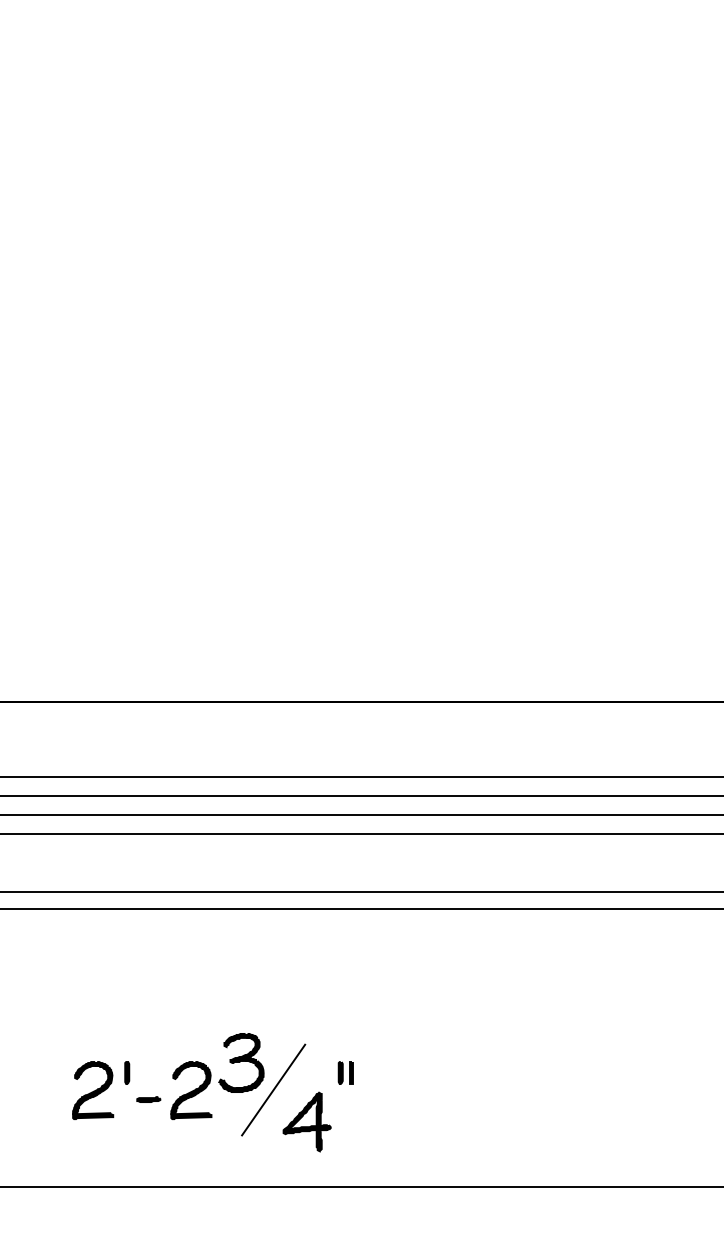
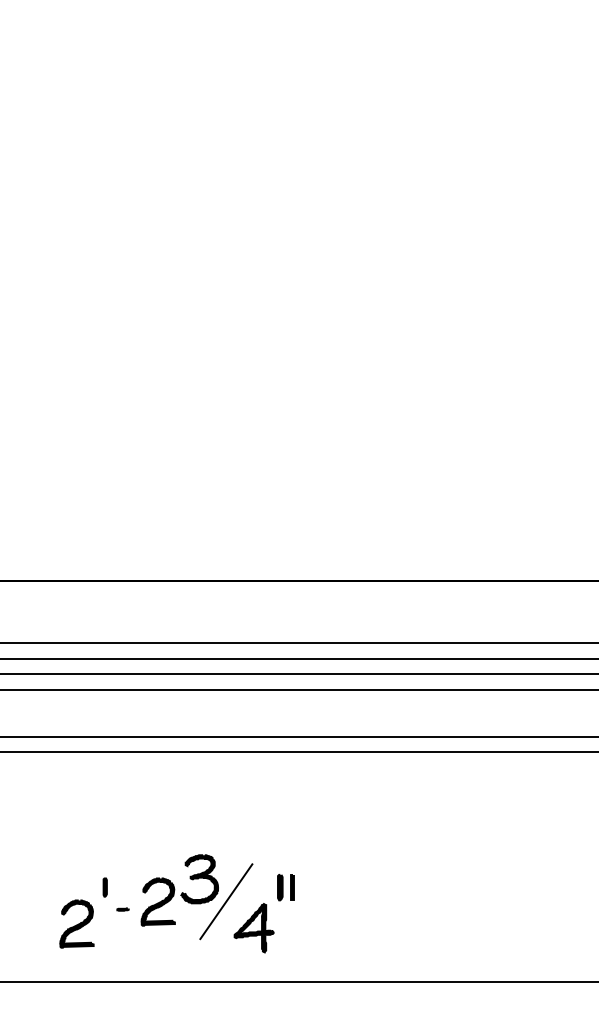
part: (345, 1072) -> (285, 887), size x1.4
part: (92, 1089) -> (76, 923), moved
part: (148, 1099) -> (122, 909), size x0.6

